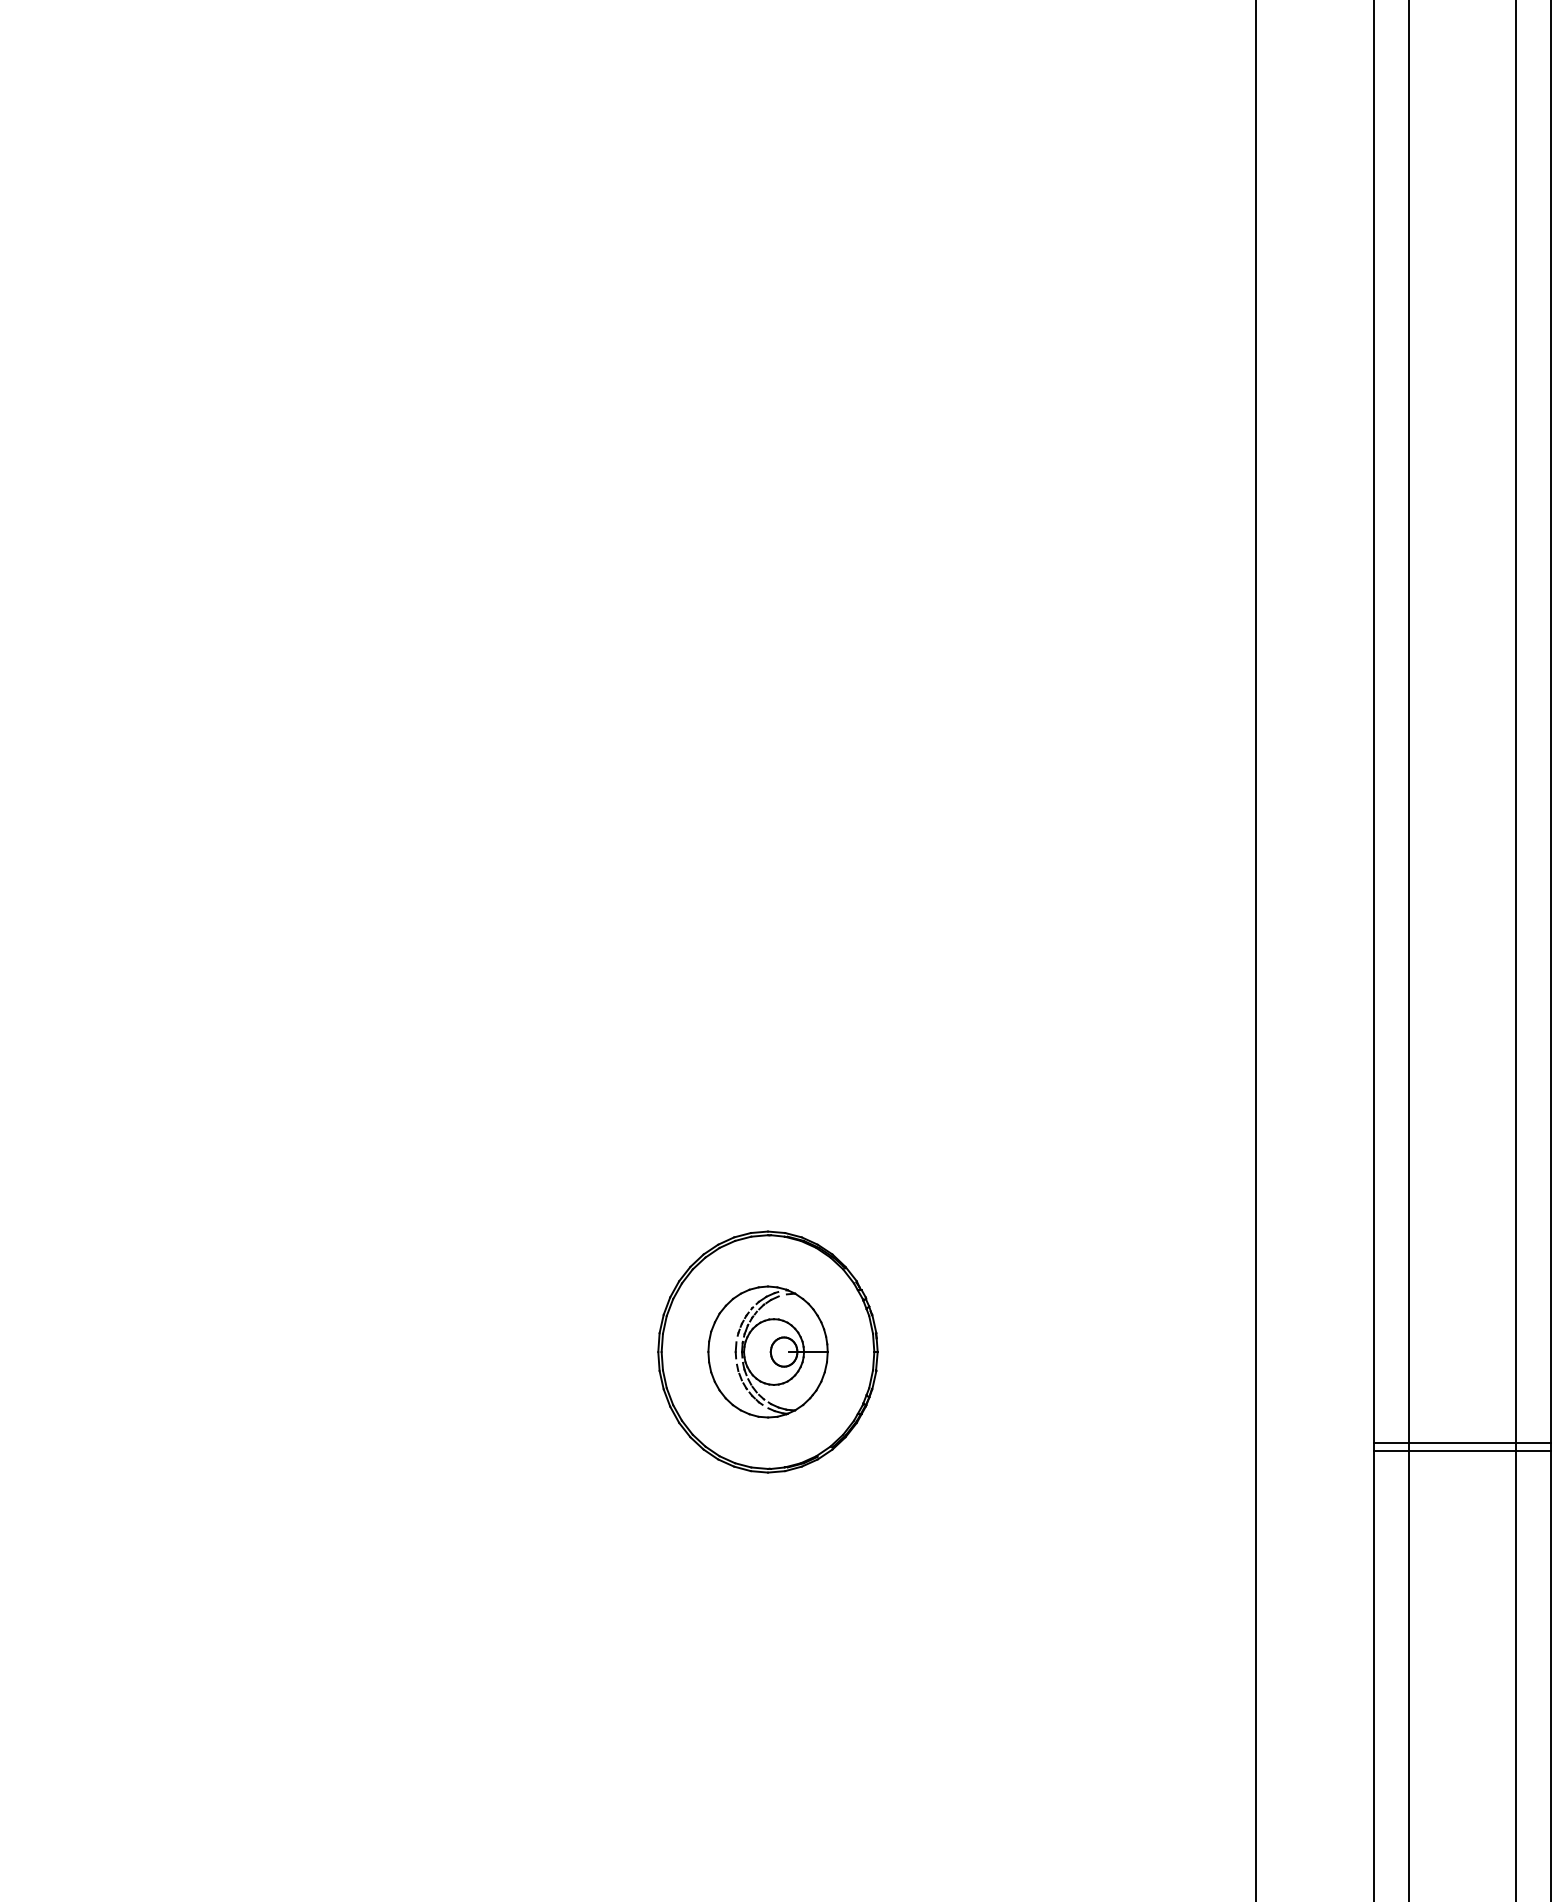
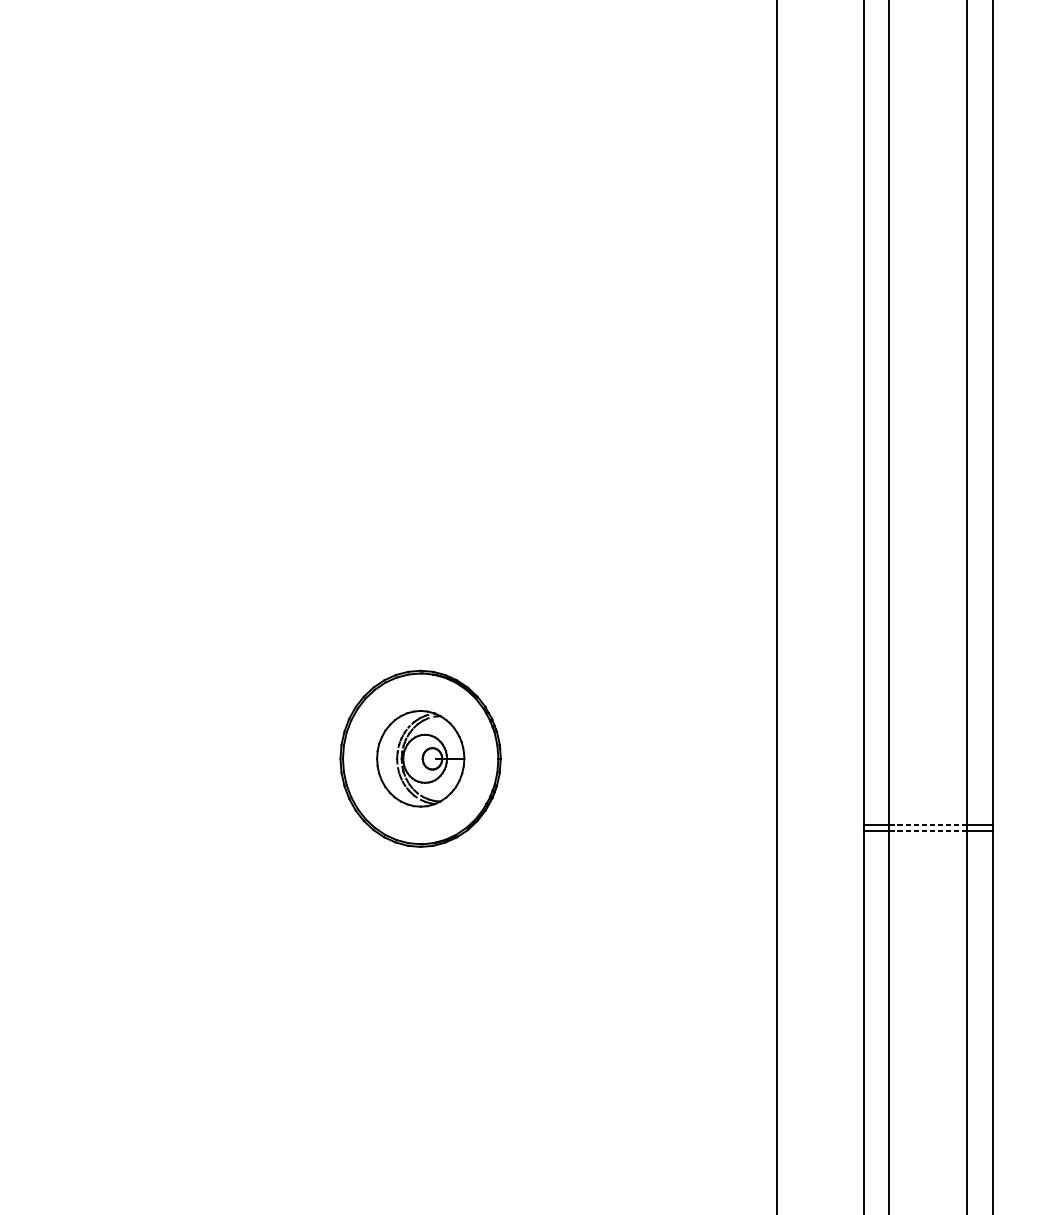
line: (1463, 1442) -> (928, 824), solid -> dashed
line: (1463, 1451) -> (928, 831), solid -> dashed

